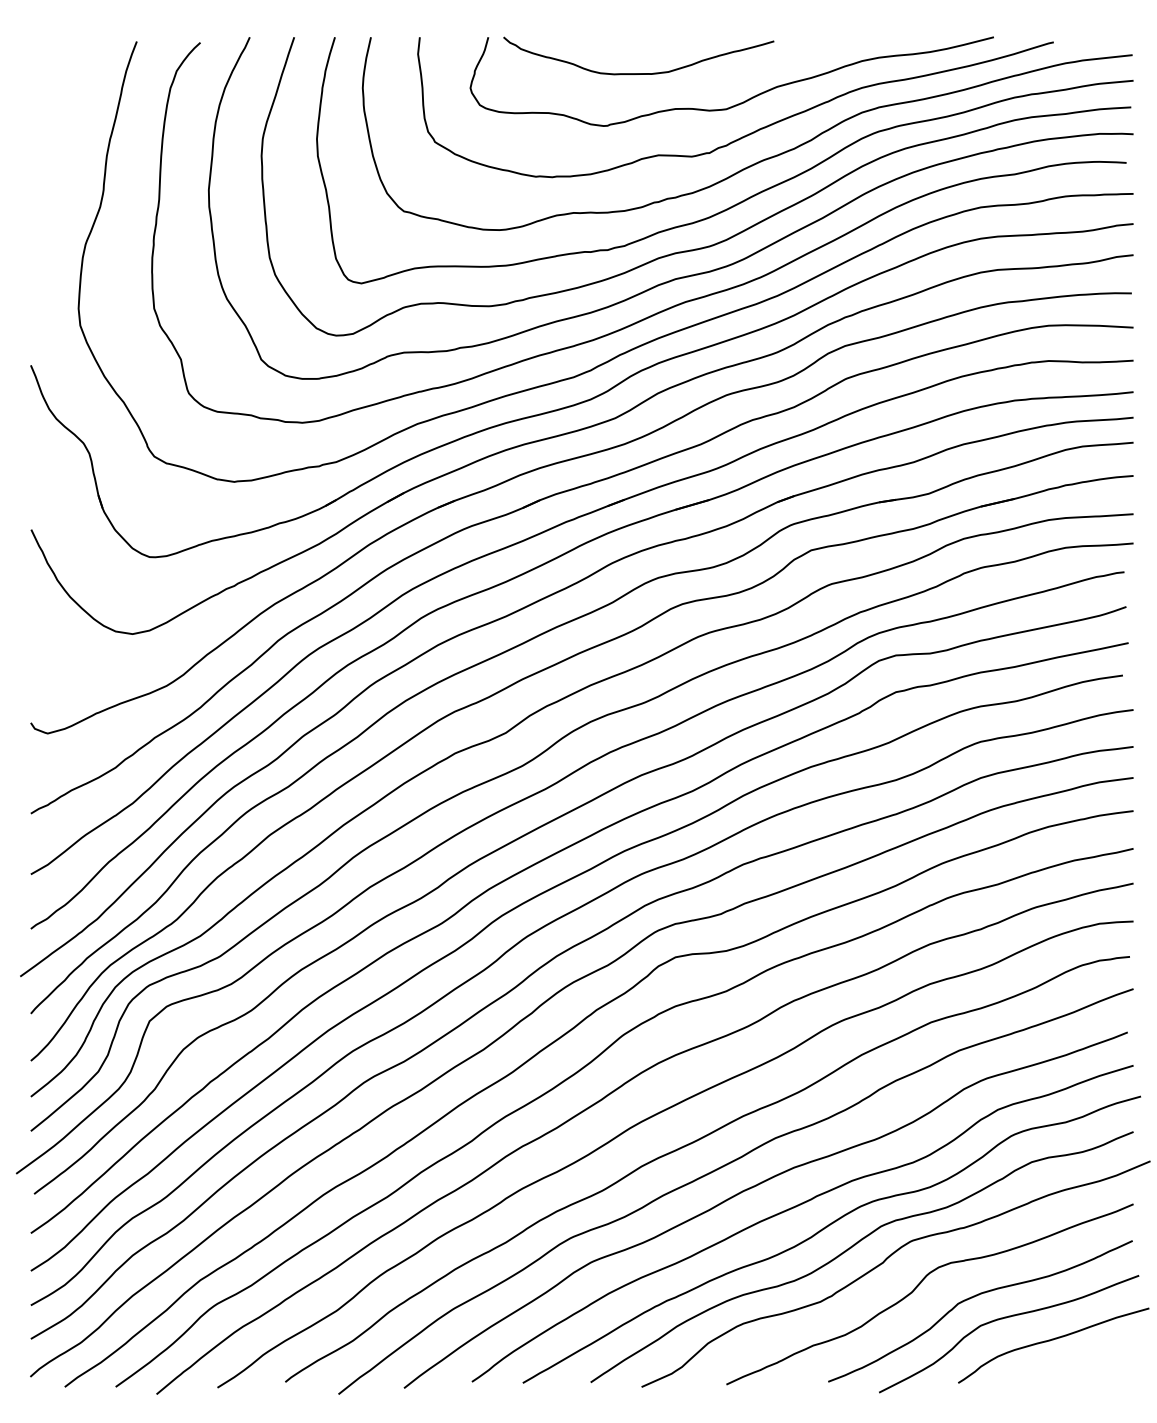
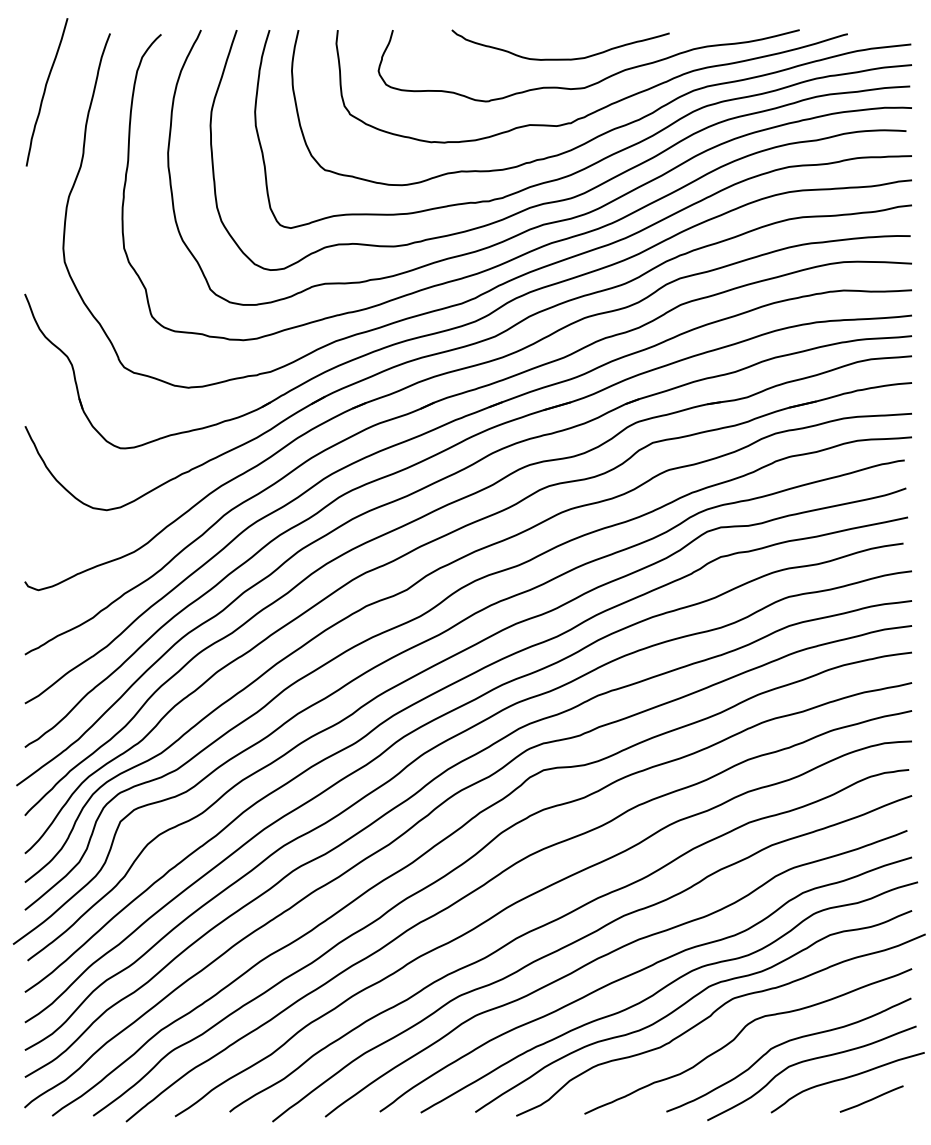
curve: (638, 73) -> (560, 59), moved
curve: (56, 113) -> (45, 91), added
curve: (1083, 1365) -> (871, 1098), added

